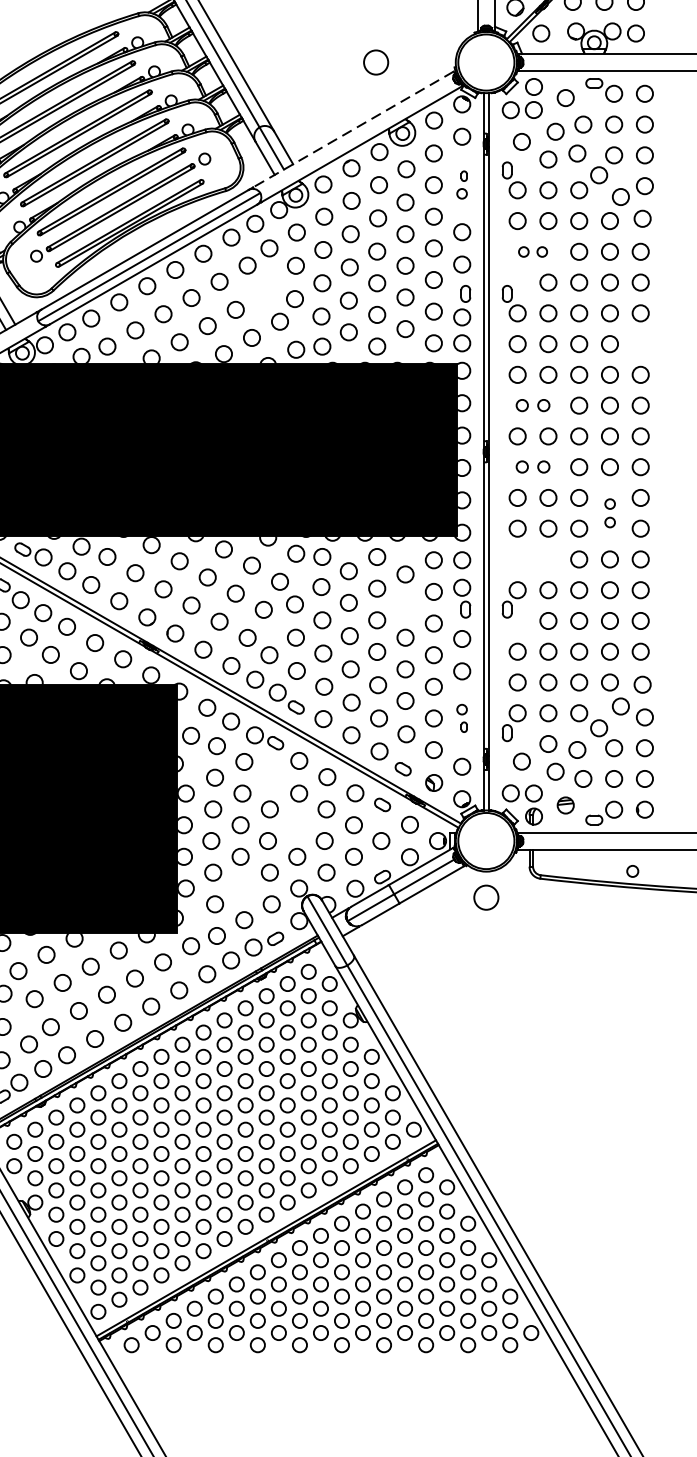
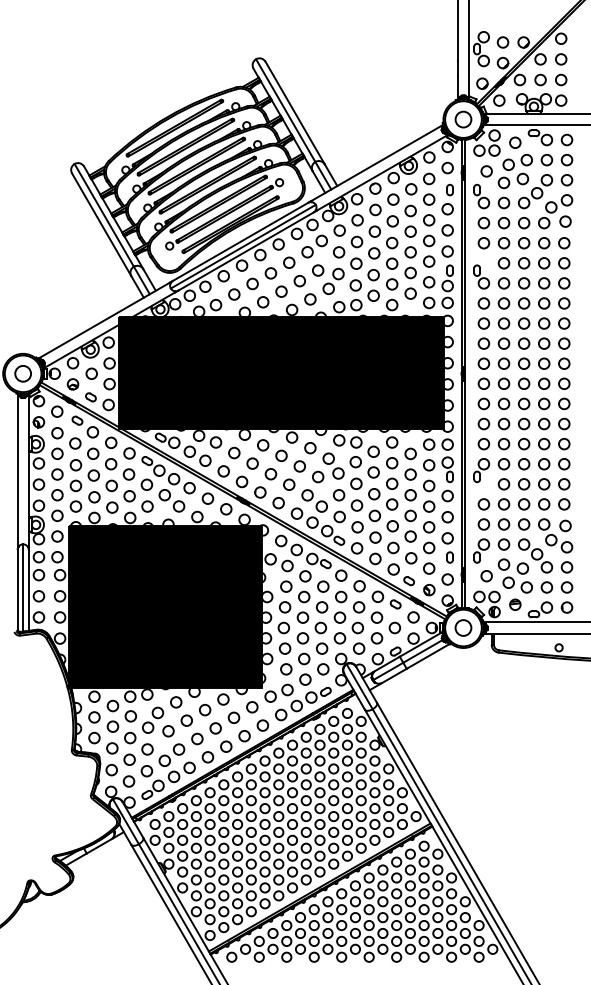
circle: (376, 62) -> (463, 119), moved
line: (353, 129) -> (376, 163), dashed -> solid
part: (461, 184) -> (447, 199), size x1.67
part: (532, 252) -> (493, 243), size x1.67
circle: (264, 293) -> (318, 270), added
circle: (641, 344) -> (564, 303), added
part: (532, 405) -> (493, 343), size x1.43
part: (532, 466) -> (493, 383), size x1.43
part: (610, 512) -> (544, 413), size x1.67
part: (532, 560) -> (493, 444), added
circle: (405, 605) -> (410, 474), added
part: (461, 717) -> (447, 547), size x1.67
circle: (272, 777) -> (323, 586), added
circle: (296, 824) -> (339, 617), added
circle: (242, 887) -> (304, 658), added
circle: (486, 896) -> (463, 627), moved

